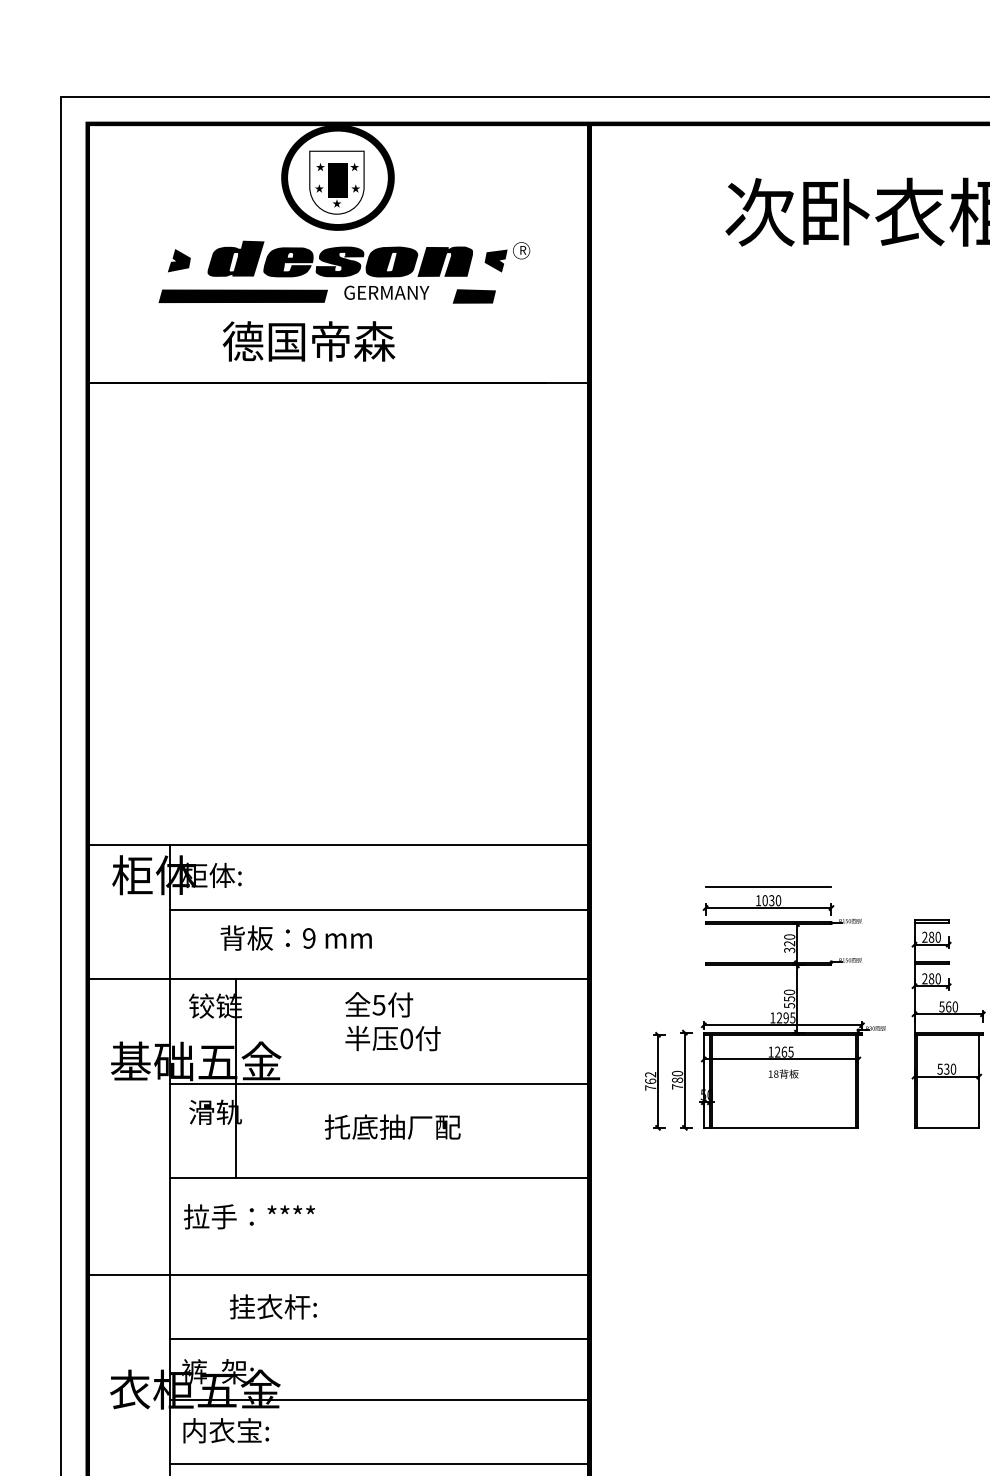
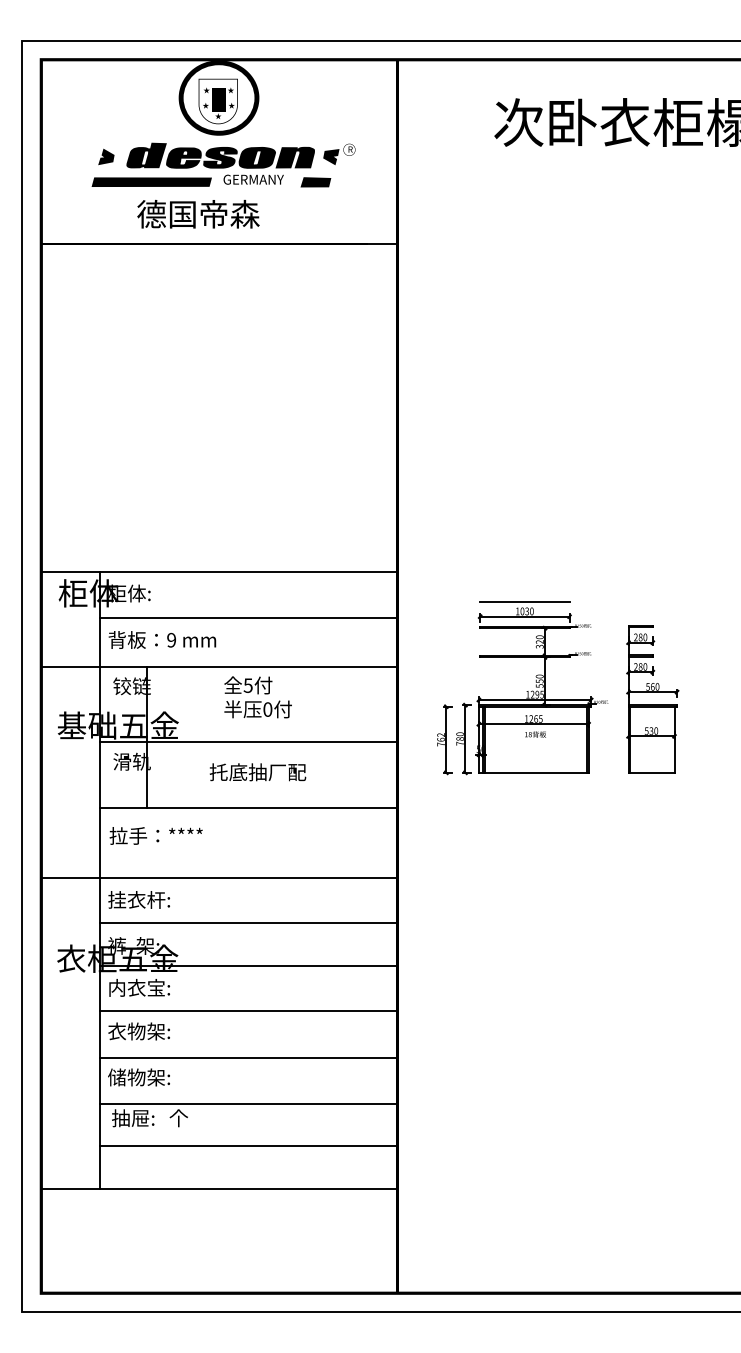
text: (296, 937) -> (162, 639), moved
text: (272, 1306) -> (138, 899), moved

